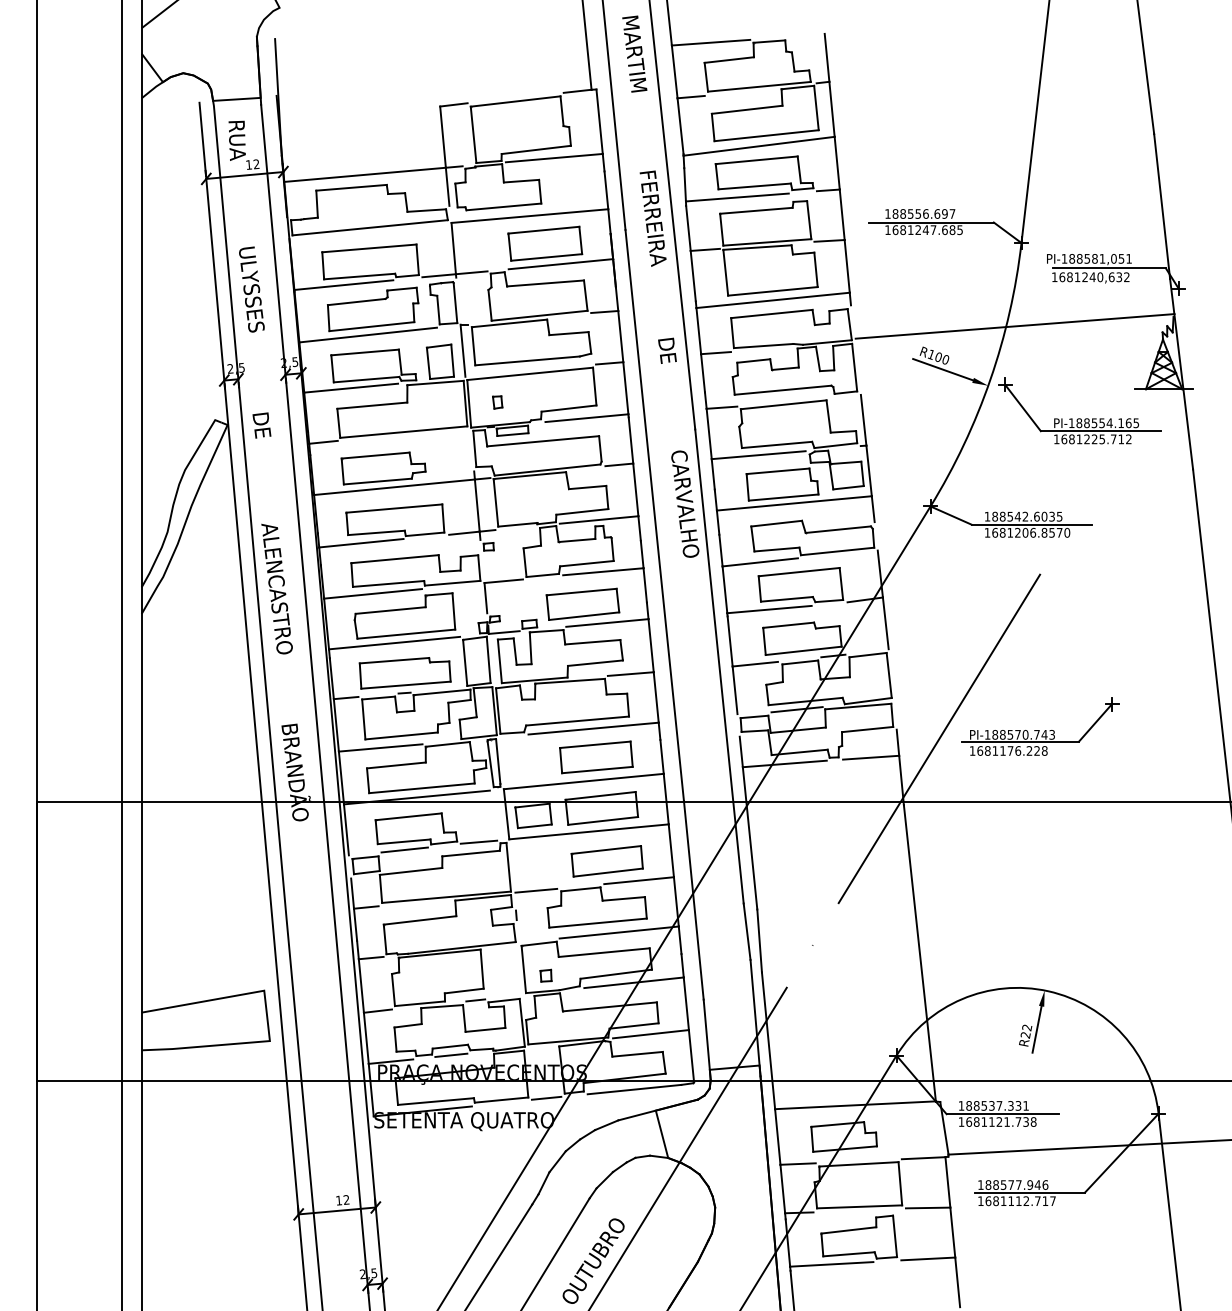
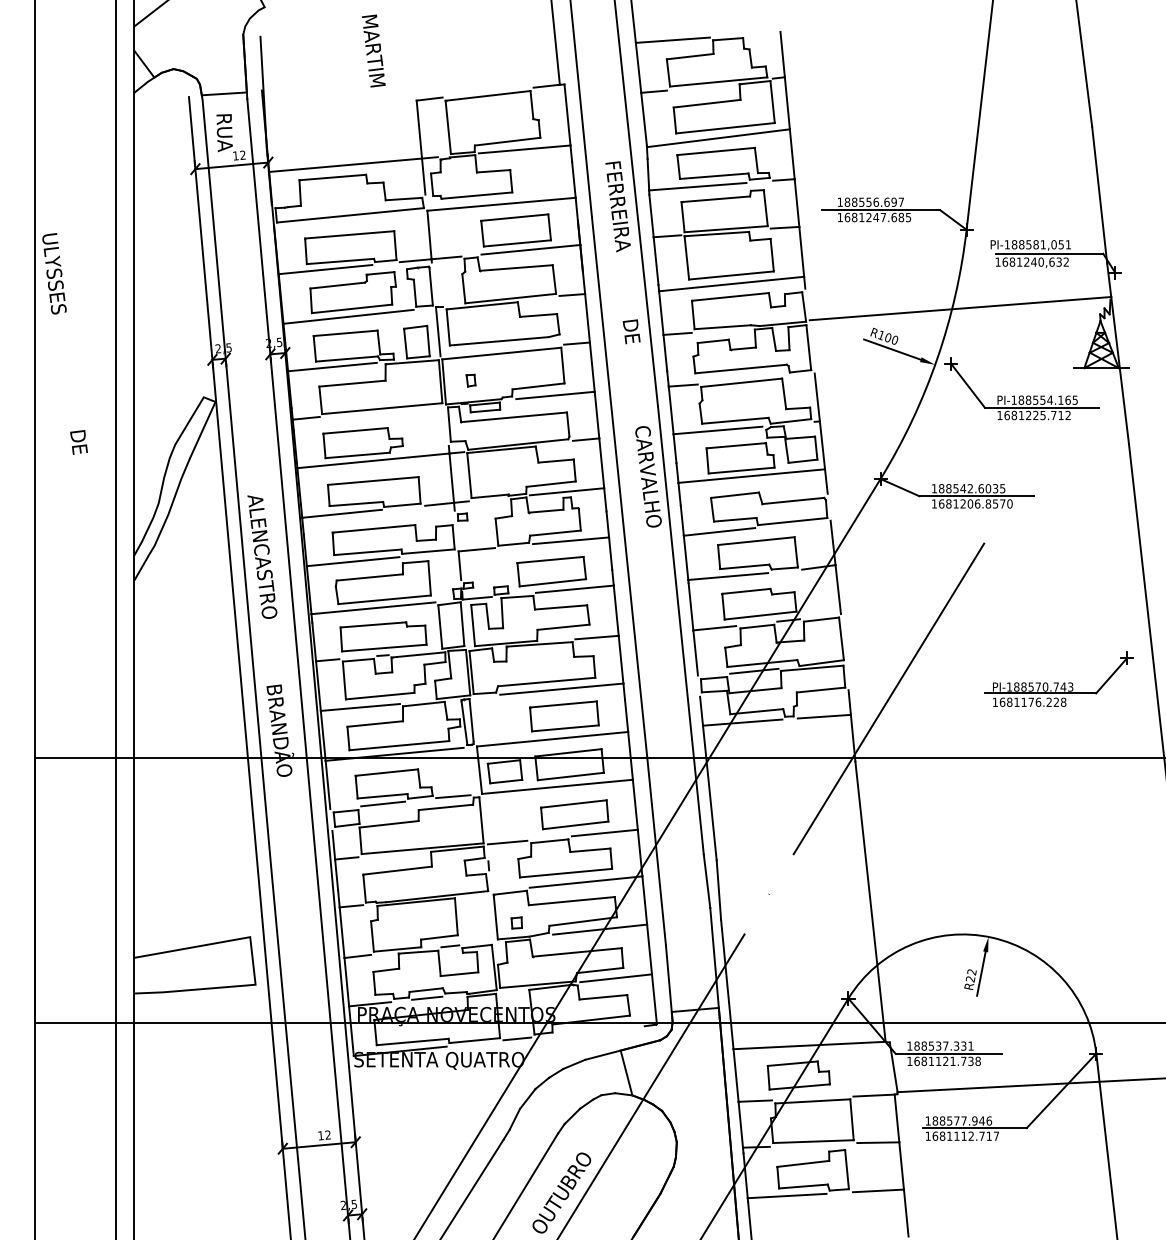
text: (634, 53) -> (373, 50), moved
text: (251, 289) -> (54, 273), moved
text: (261, 425) -> (78, 442), moved
part: (1039, 725) -> (1058, 678), moved
line: (634, 1089) -> (600, 1030), removed

